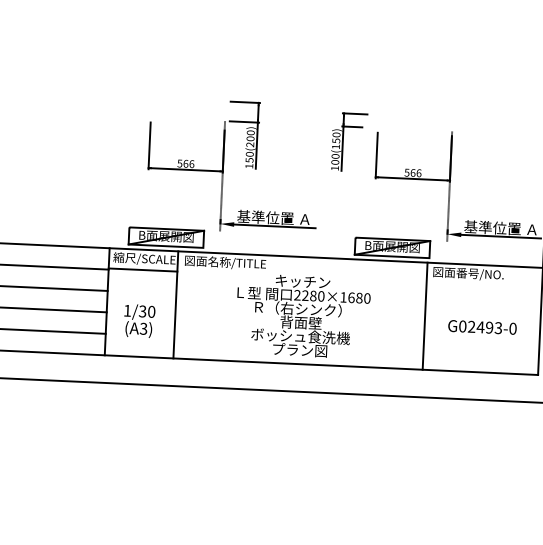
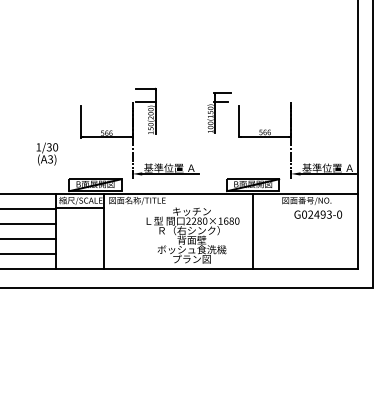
line: (424, 315) -> (252, 231), moved
text: (139, 320) -> (47, 153), moved
text: (482, 327) -> (318, 214), moved

